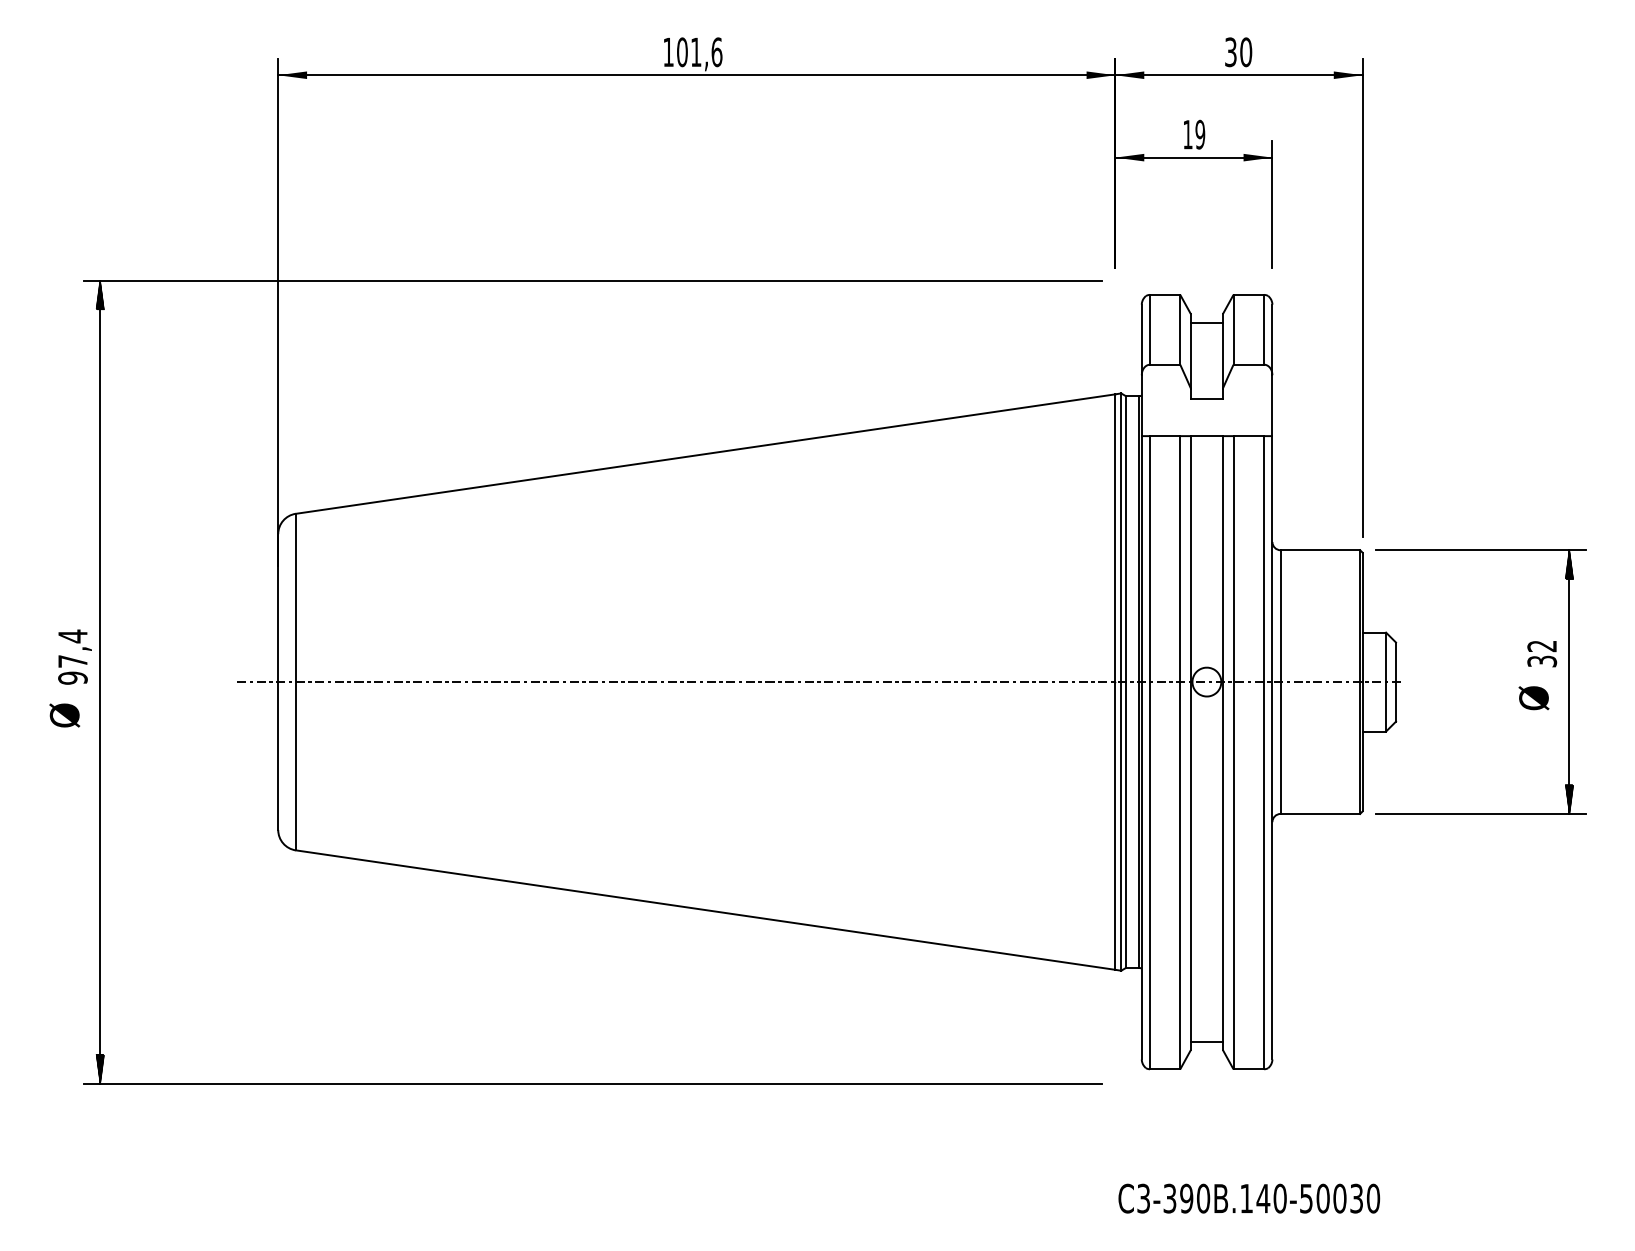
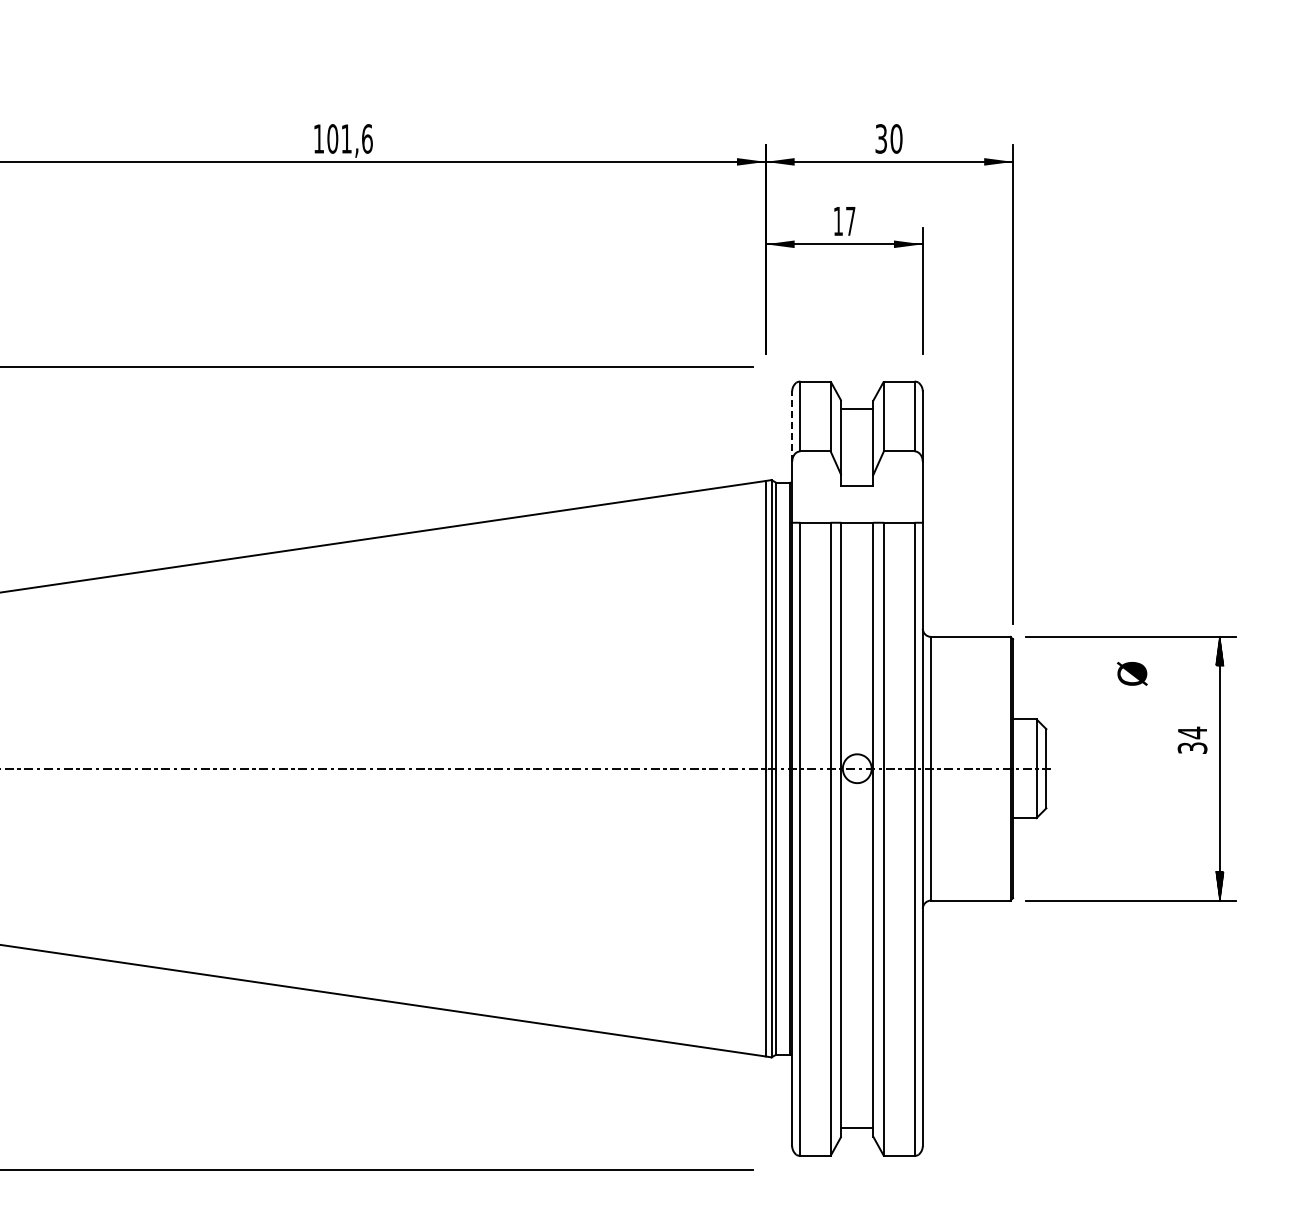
text: (1200, 134) -> (850, 221), 19 -> 17
line: (1141, 339) -> (791, 426), solid -> dashed
text: (1541, 646) -> (1191, 733), 32 -> 34
text: (1533, 698) -> (1131, 674), moved

